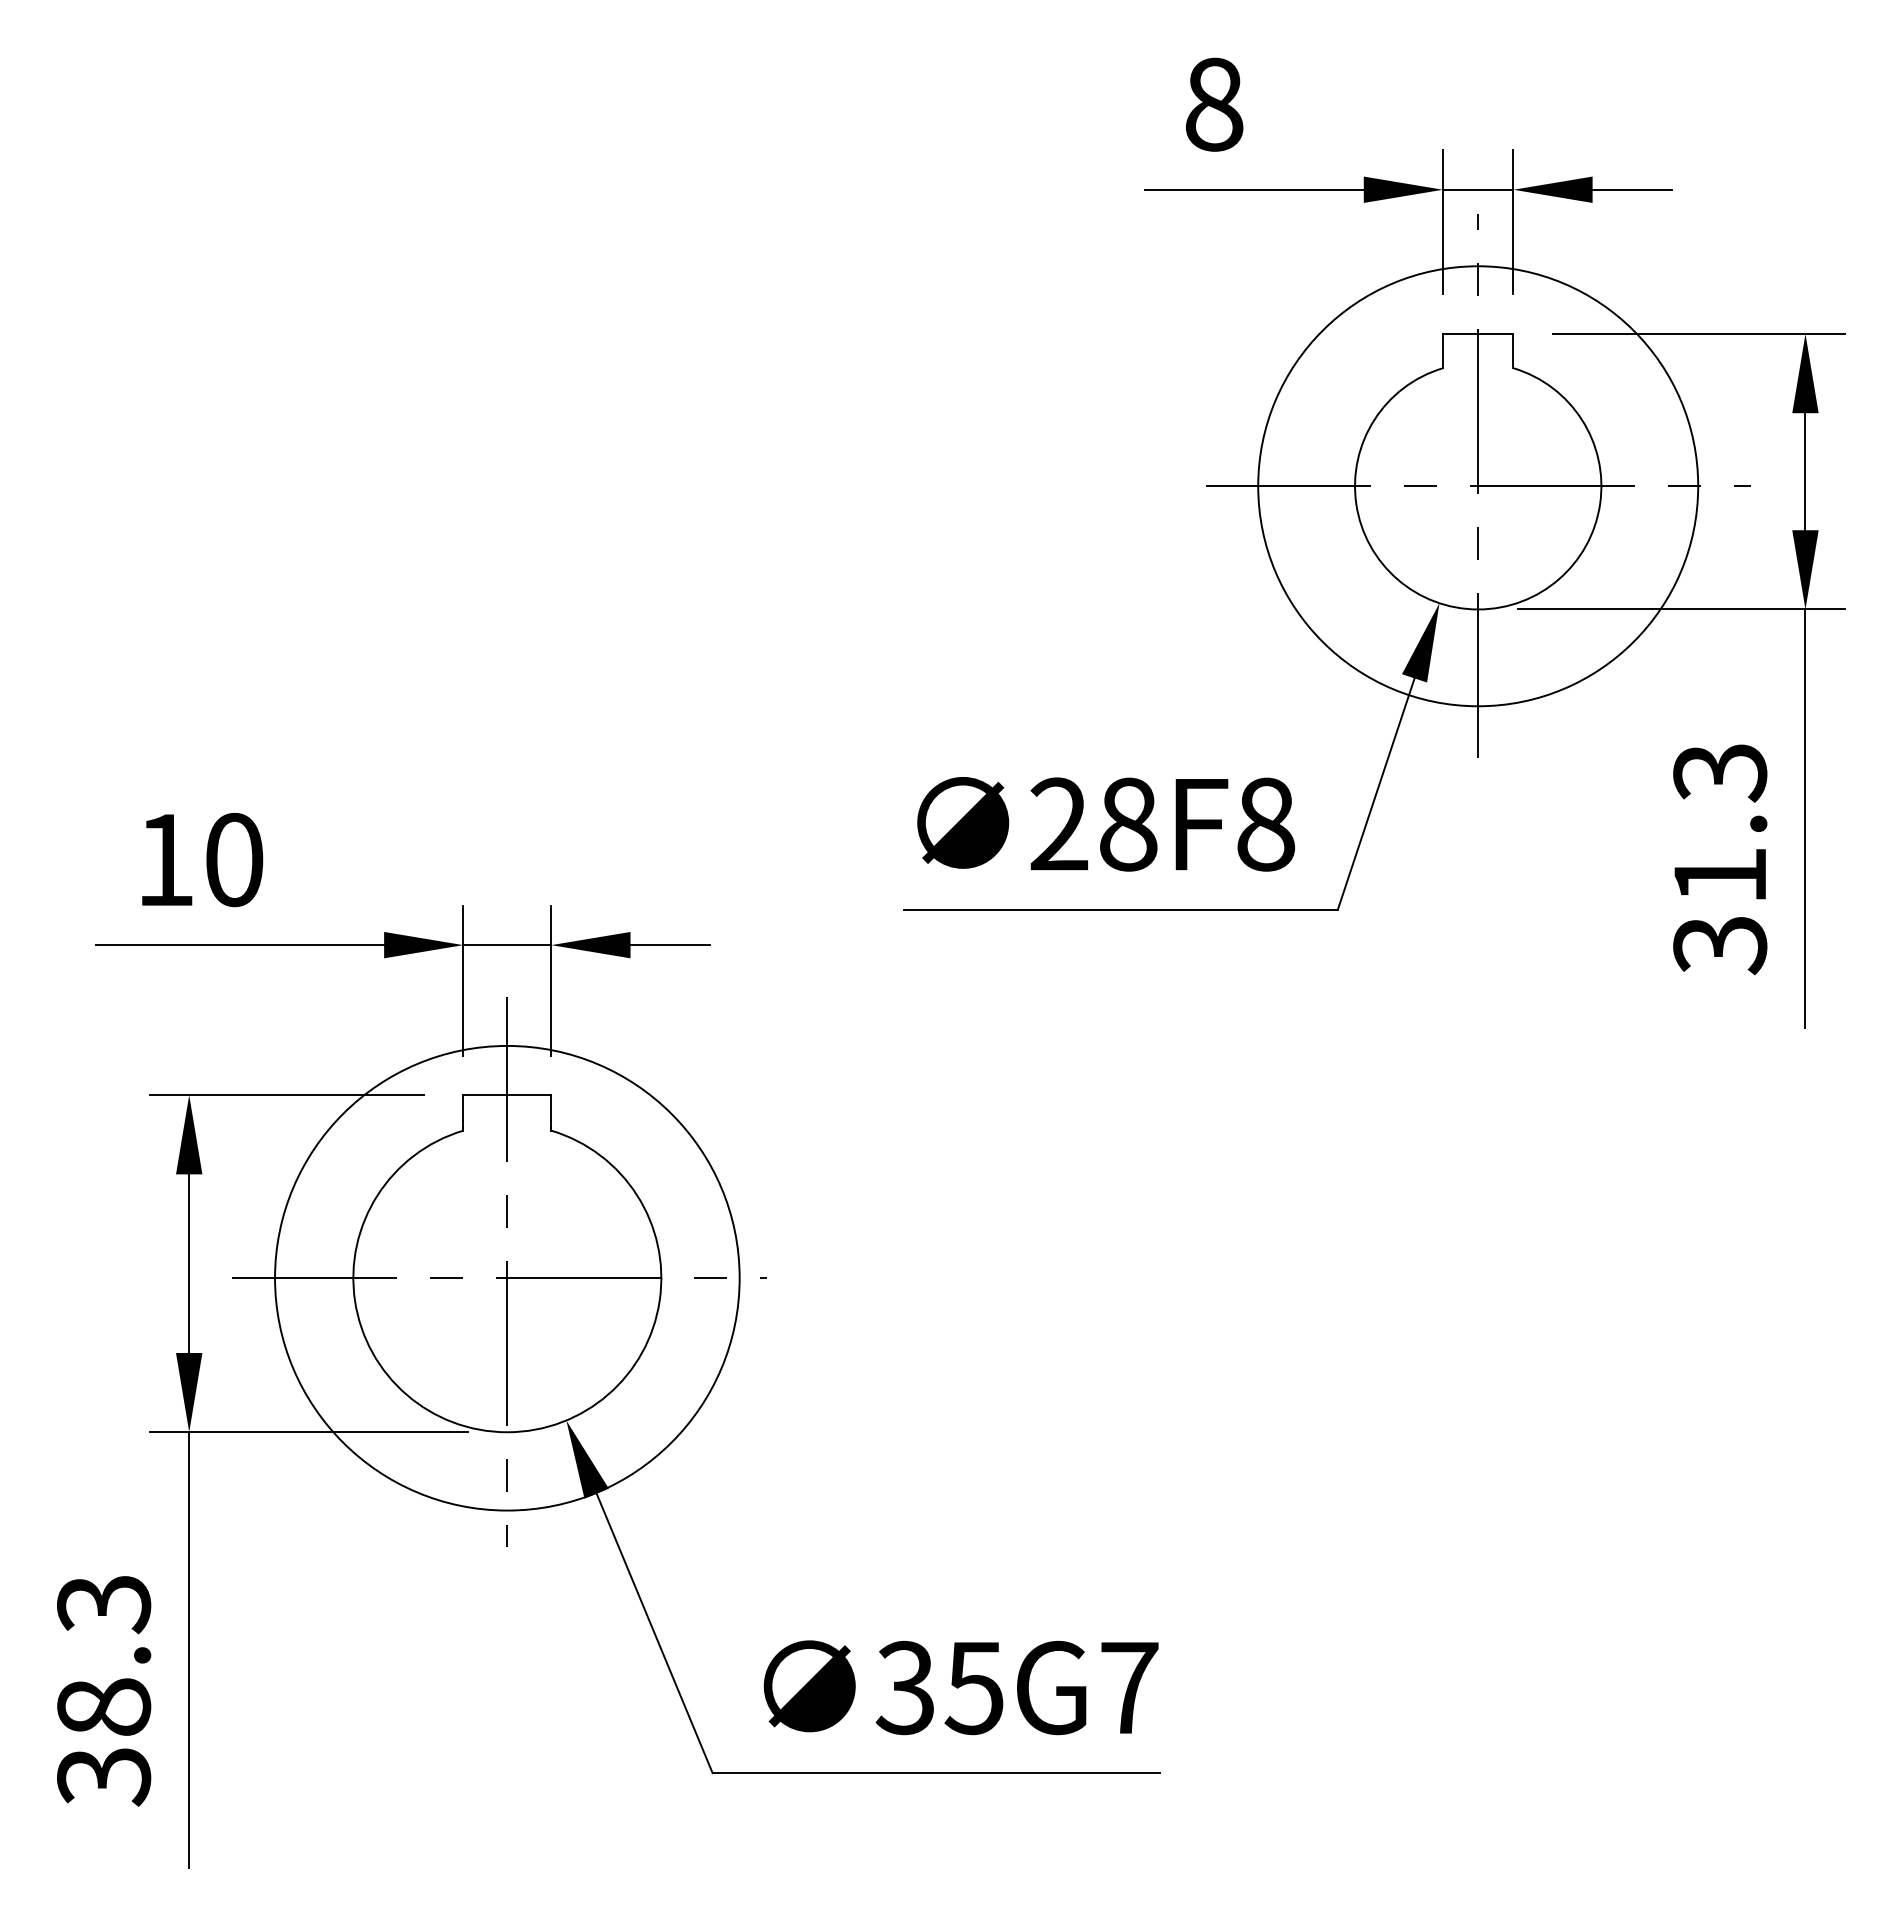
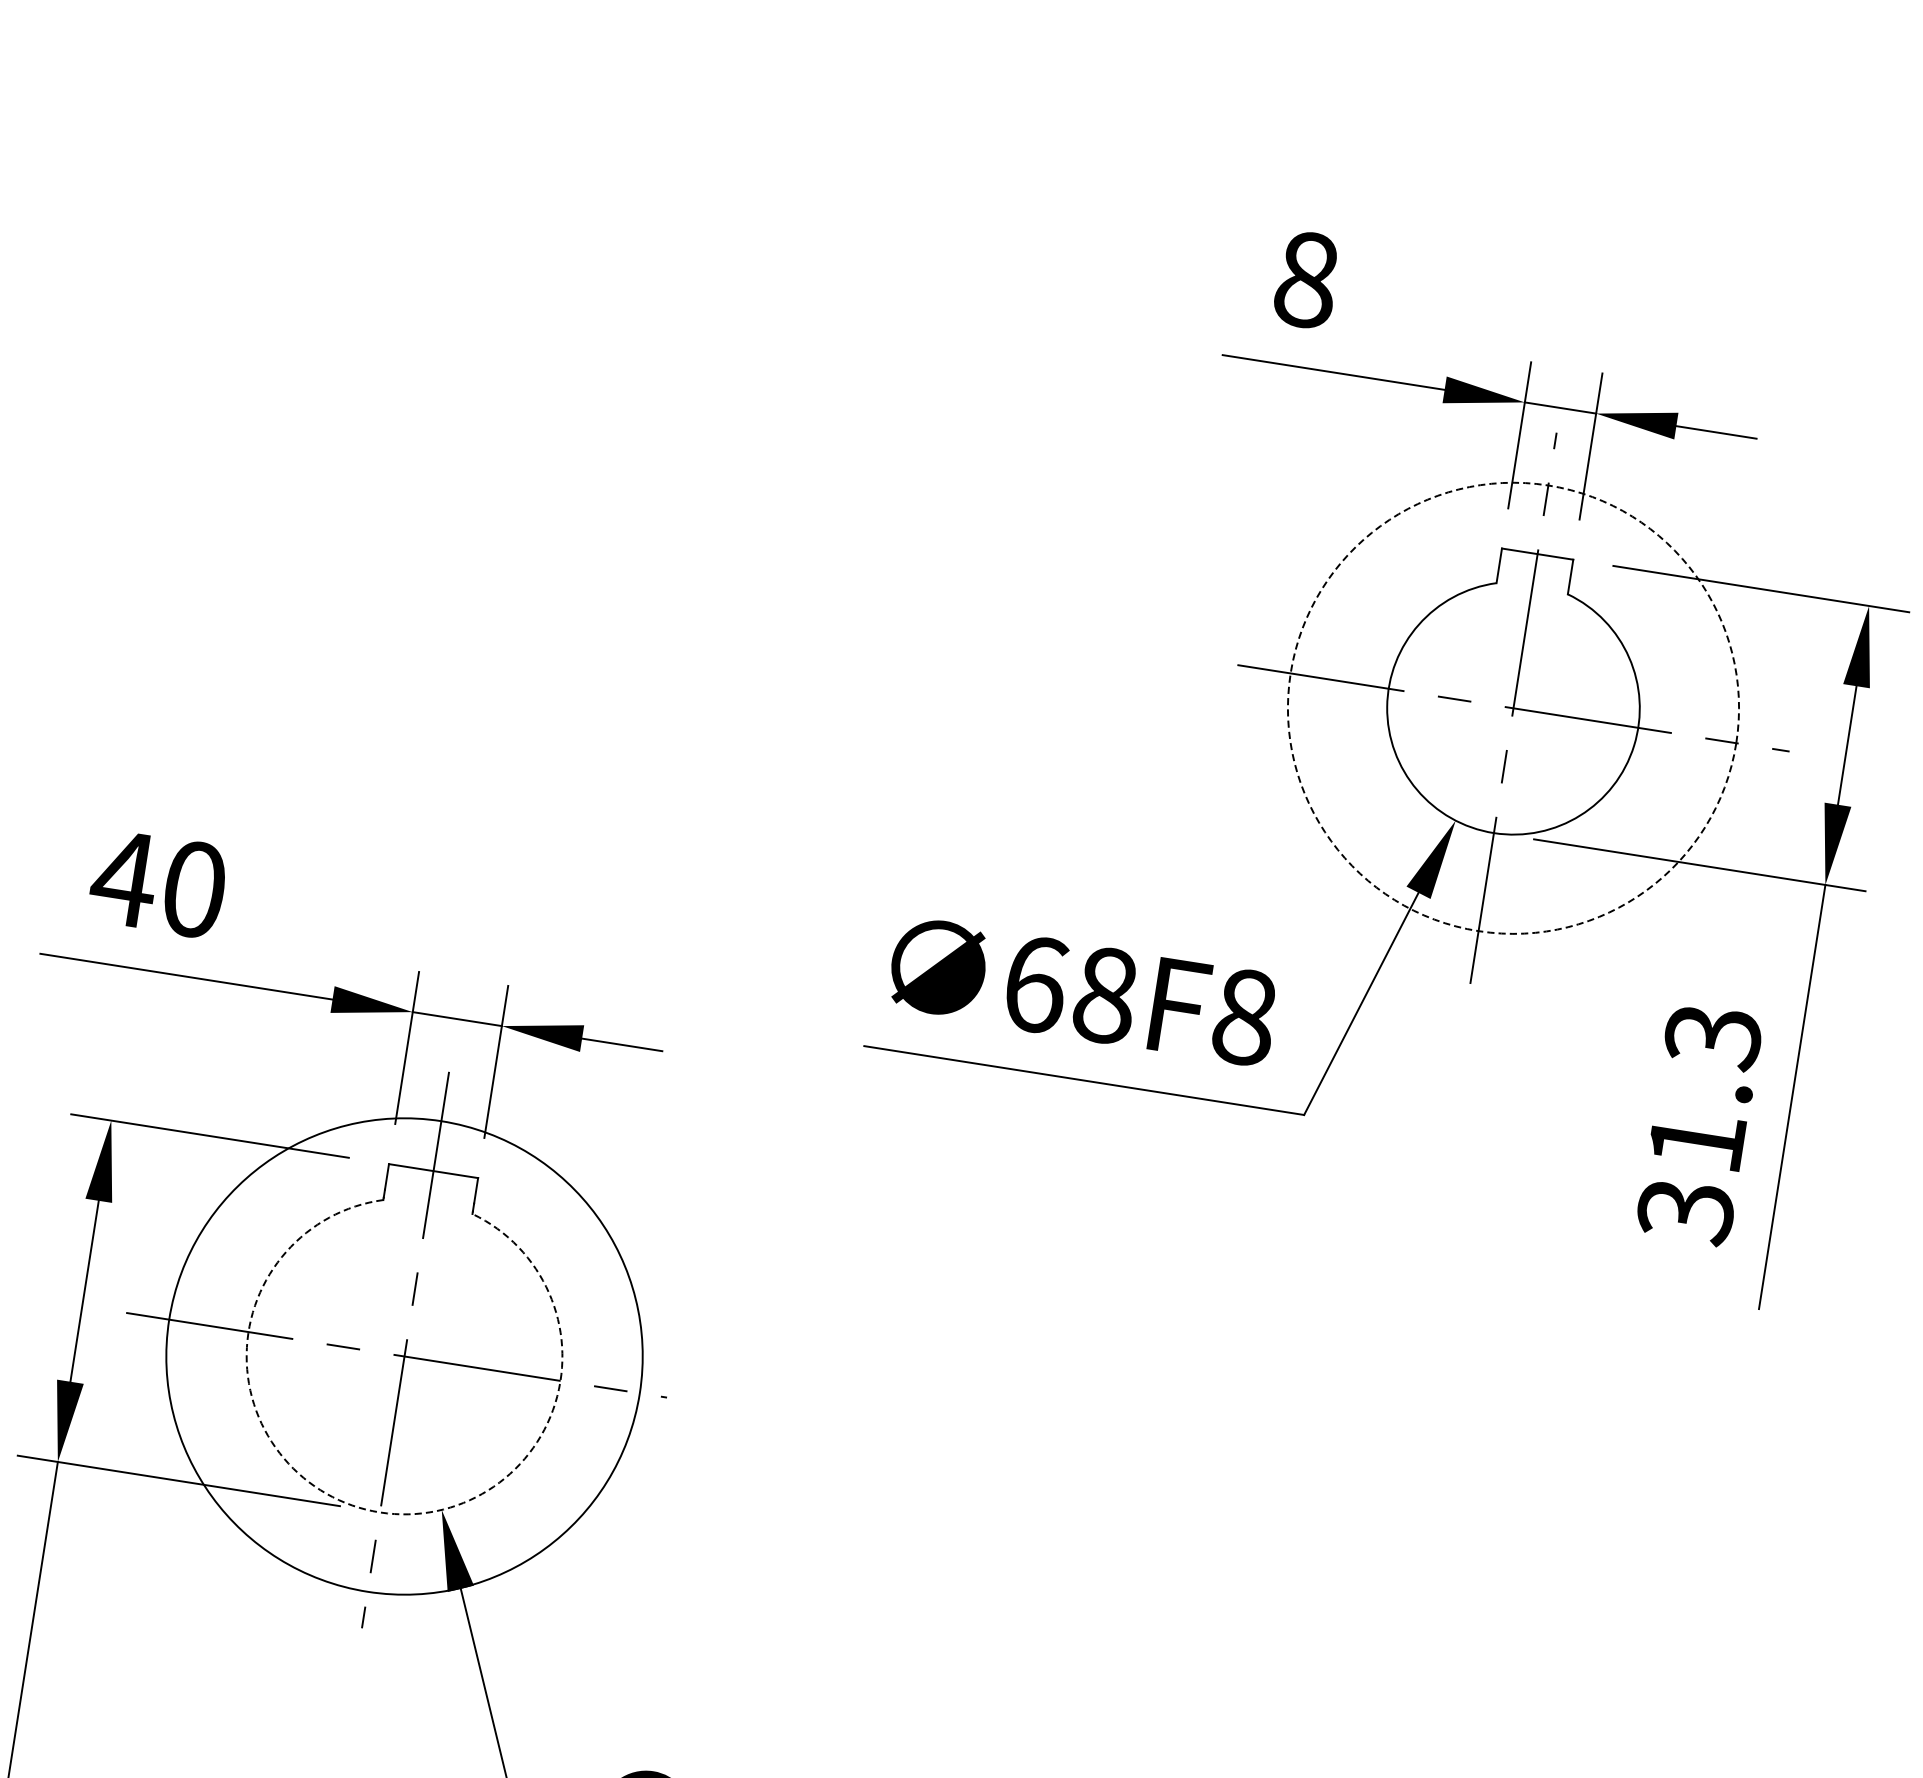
circle: (1478, 486) -> (1513, 708), solid -> dashed
text: (1059, 824) -> (1035, 984), 28F8 -> 68F8
text: (164, 859) -> (123, 877), 10 -> 40
arc: (507, 1432) -> (380, 1512), solid -> dashed

